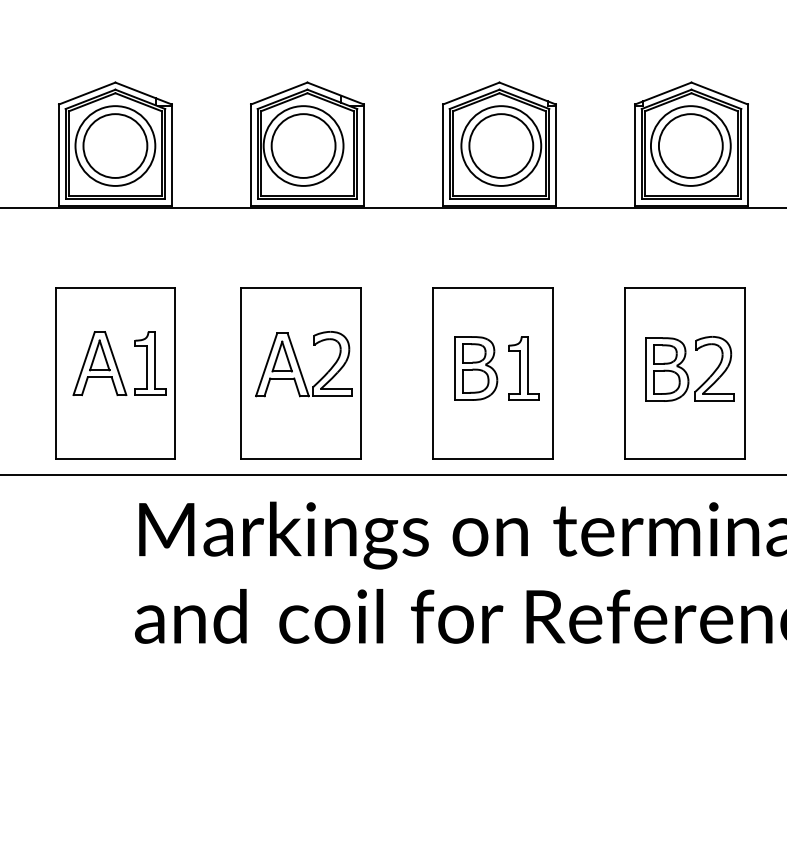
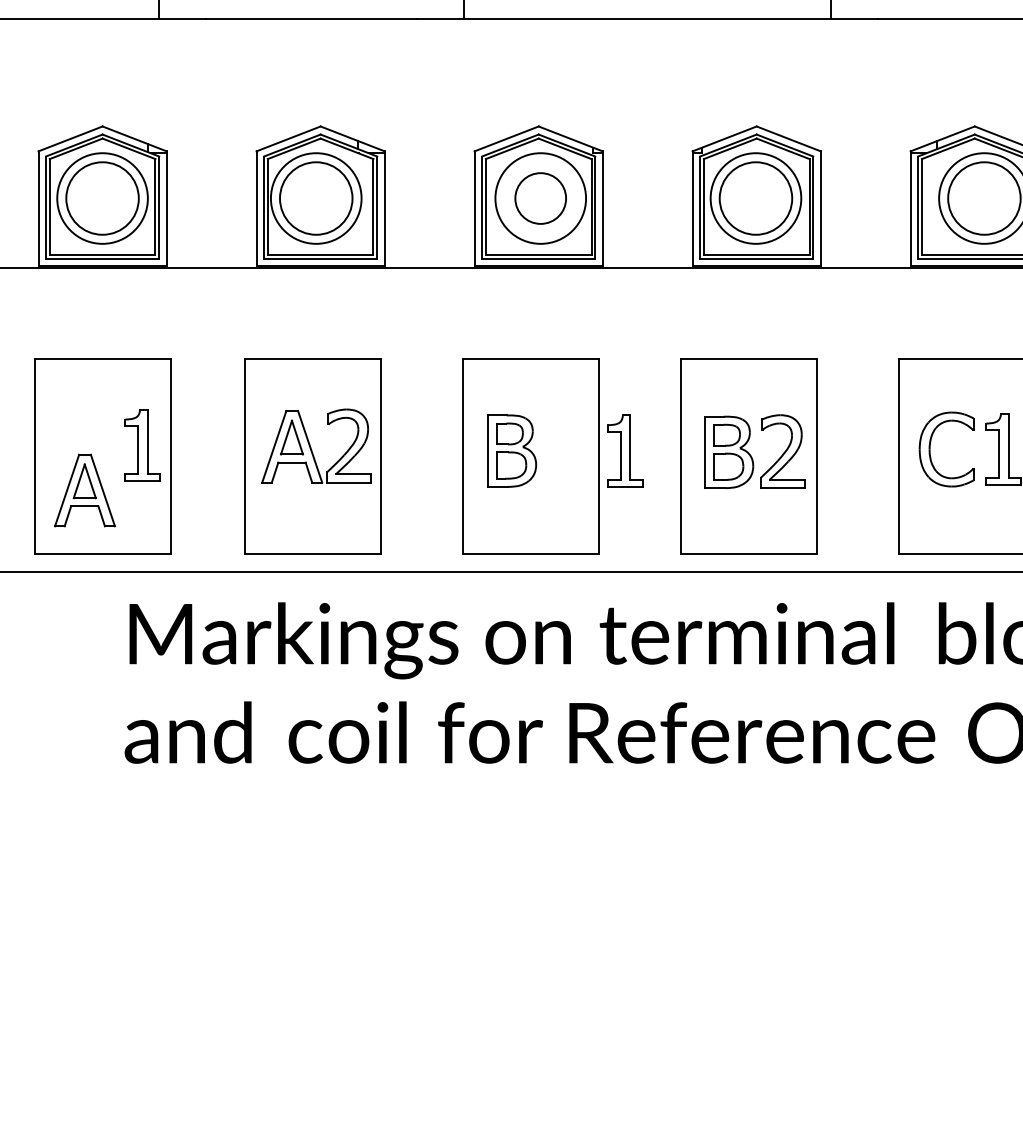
circle: (501, 146) -> (540, 198), size x0.7
part: (99, 363) -> (84, 490), moved
part: (523, 367) -> (625, 450), moved

